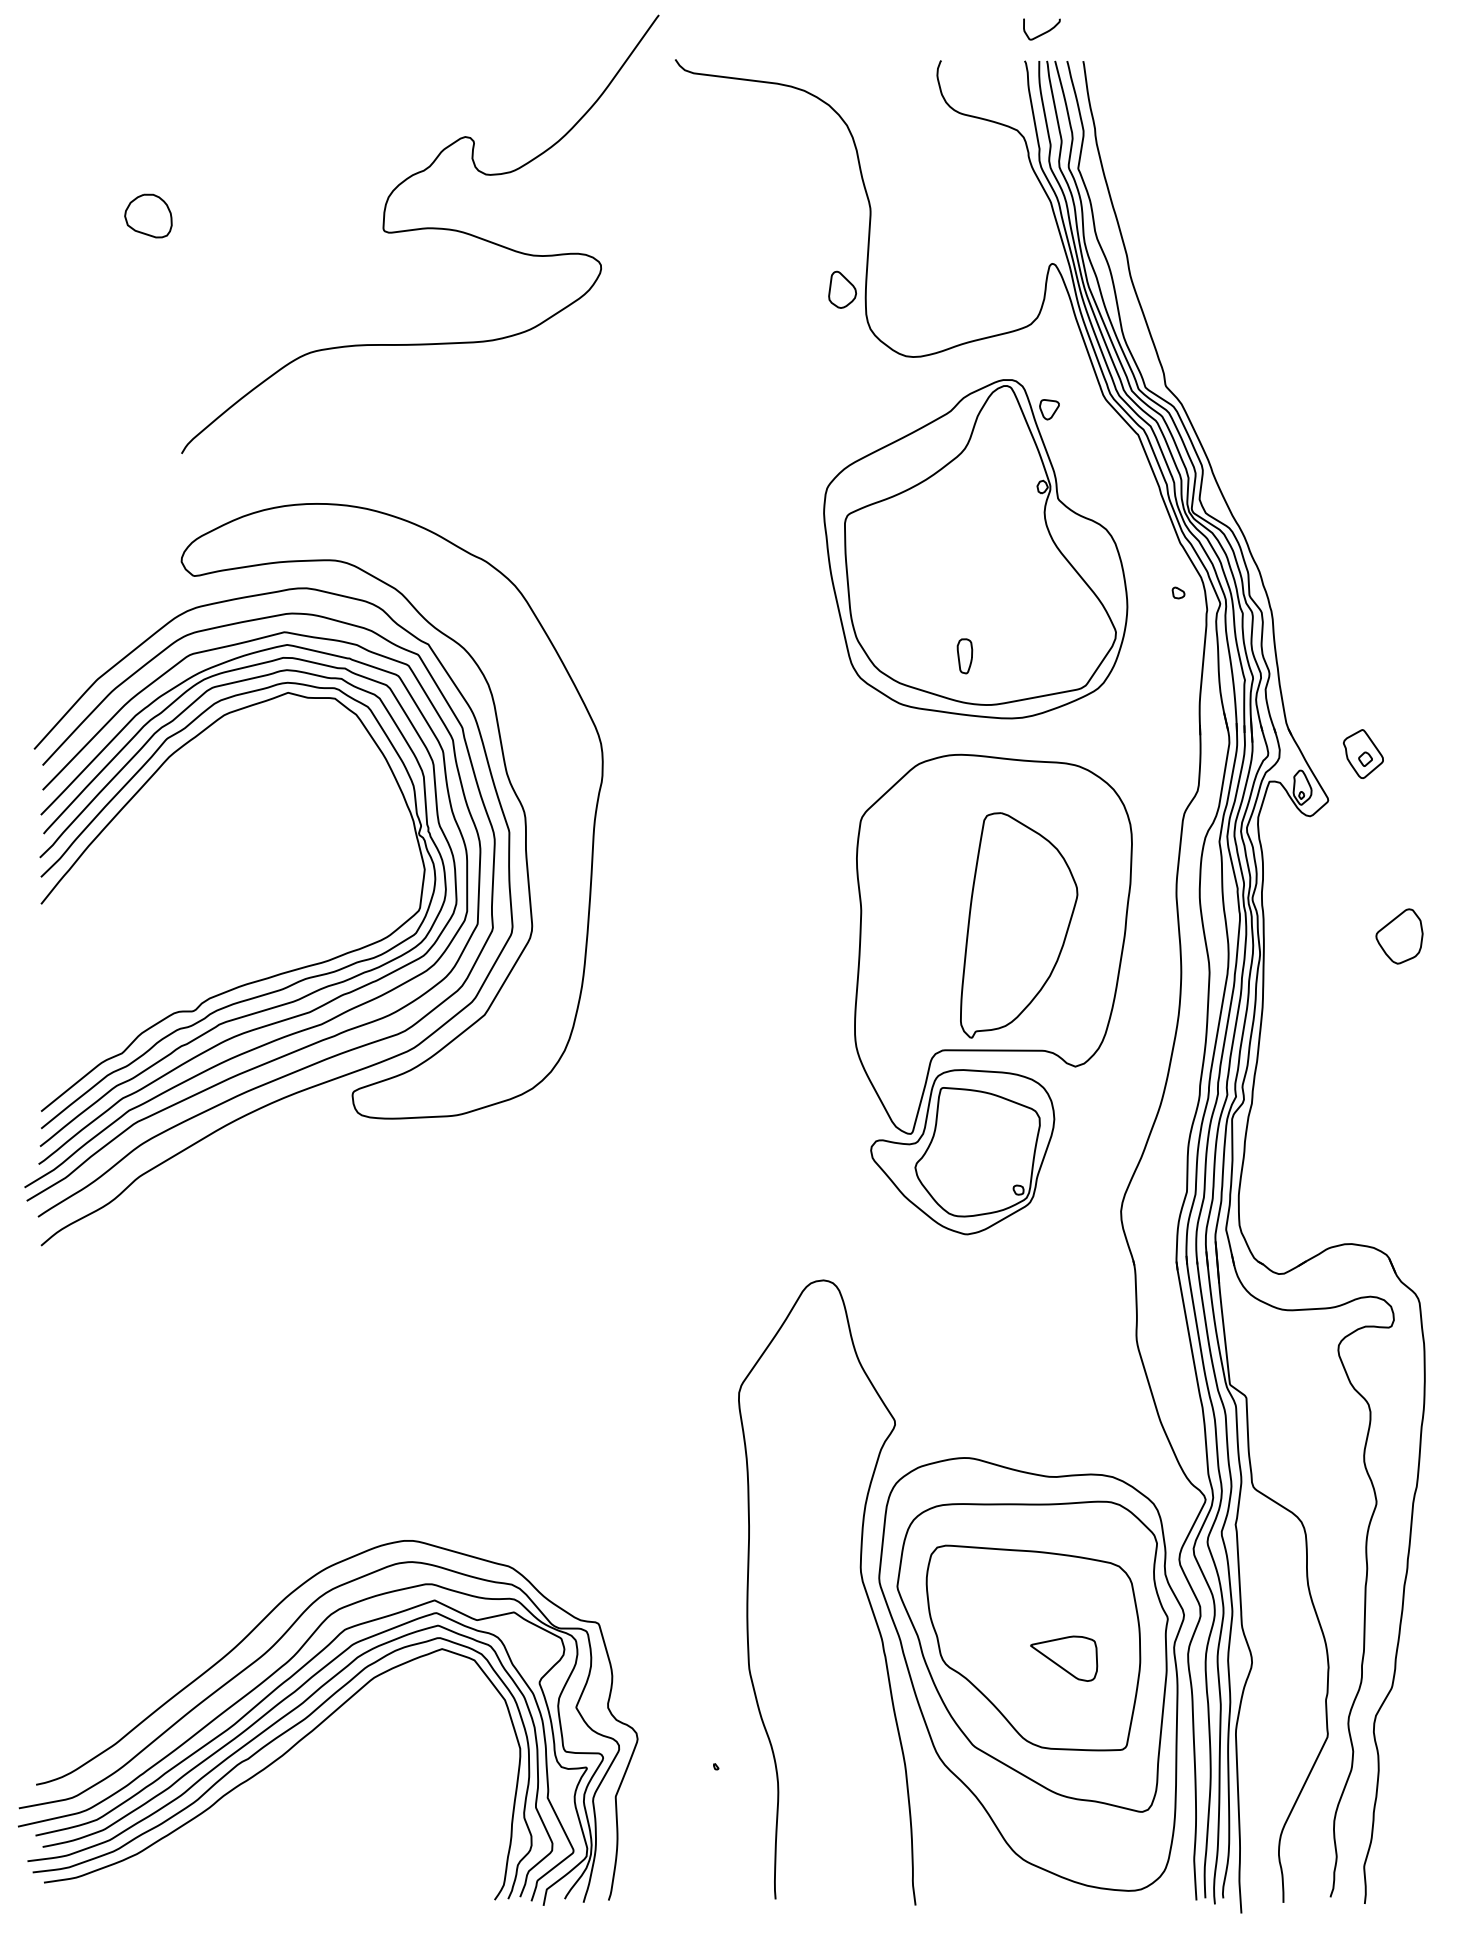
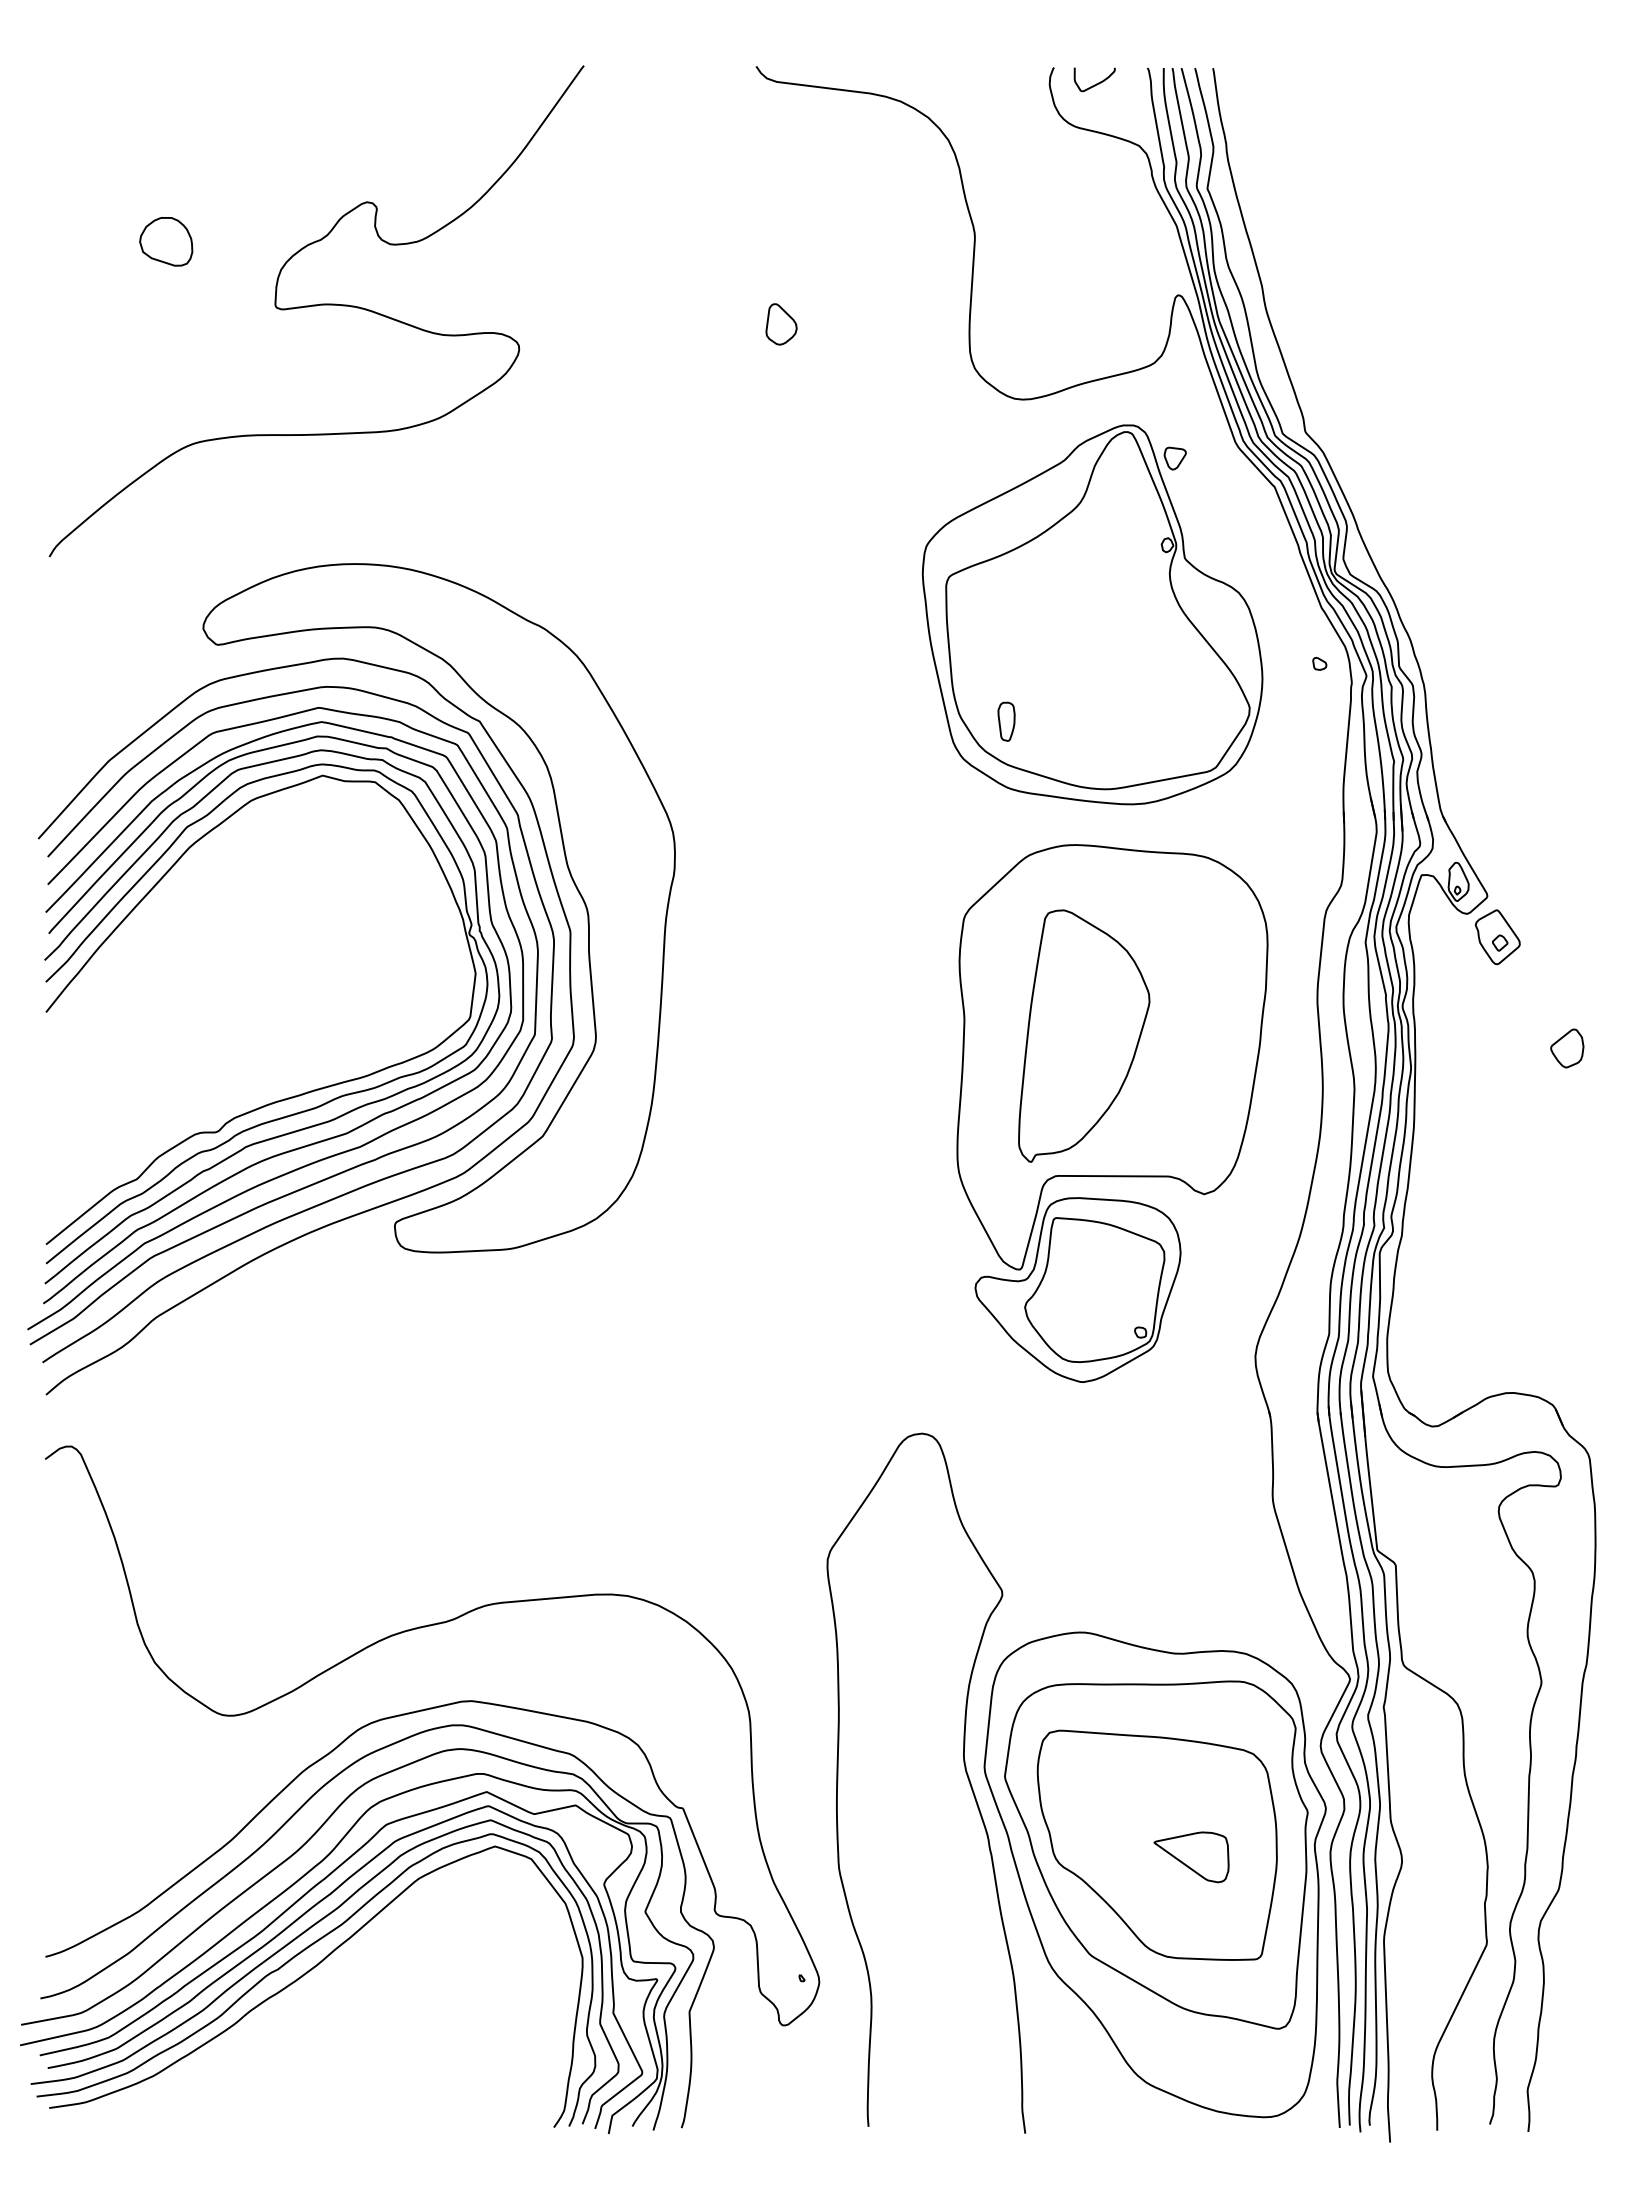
curve: (1043, 32) -> (1096, 83), moved
curve: (420, 230) -> (316, 306), moved
part: (842, 289) -> (781, 324), moved
part: (964, 656) -> (1006, 721), moved
part: (1363, 754) -> (1497, 937), moved
part: (1019, 924) -> (1084, 1035), moved
part: (1399, 936) -> (1567, 1048), size x0.62
curve: (381, 1527) -> (427, 1710), added

